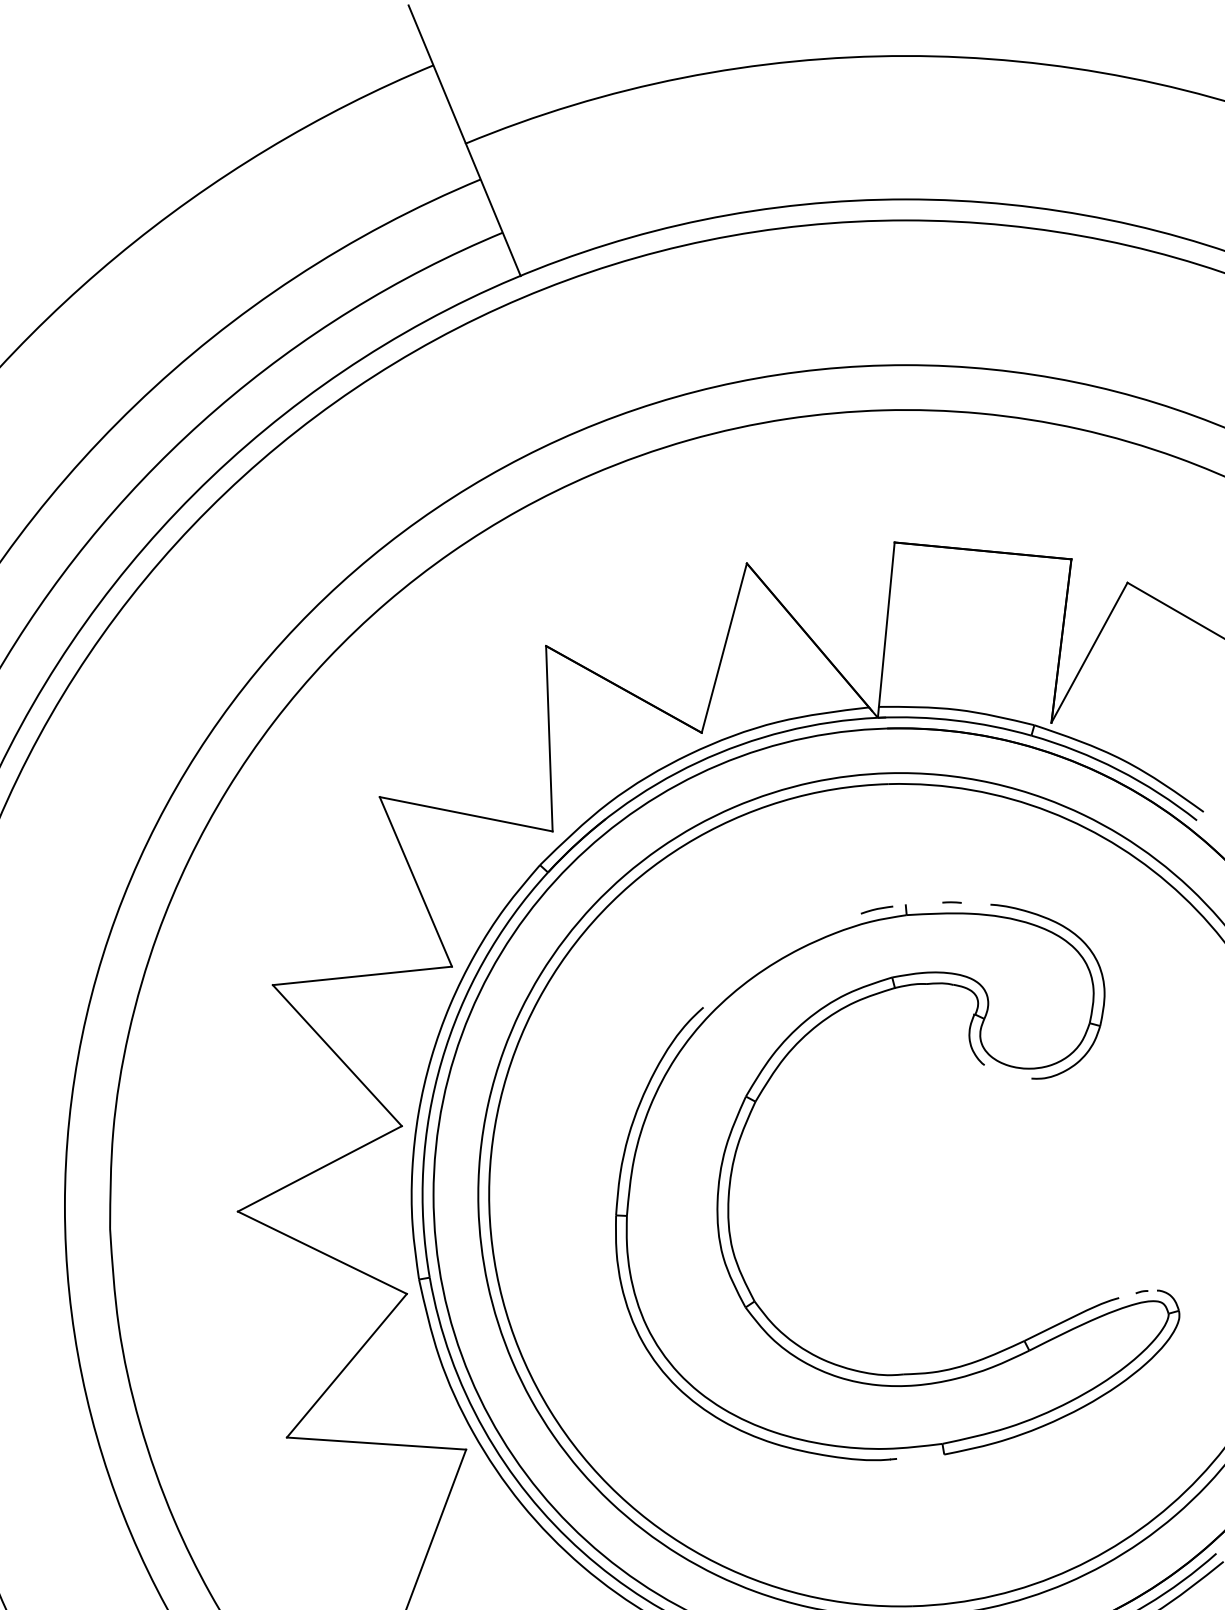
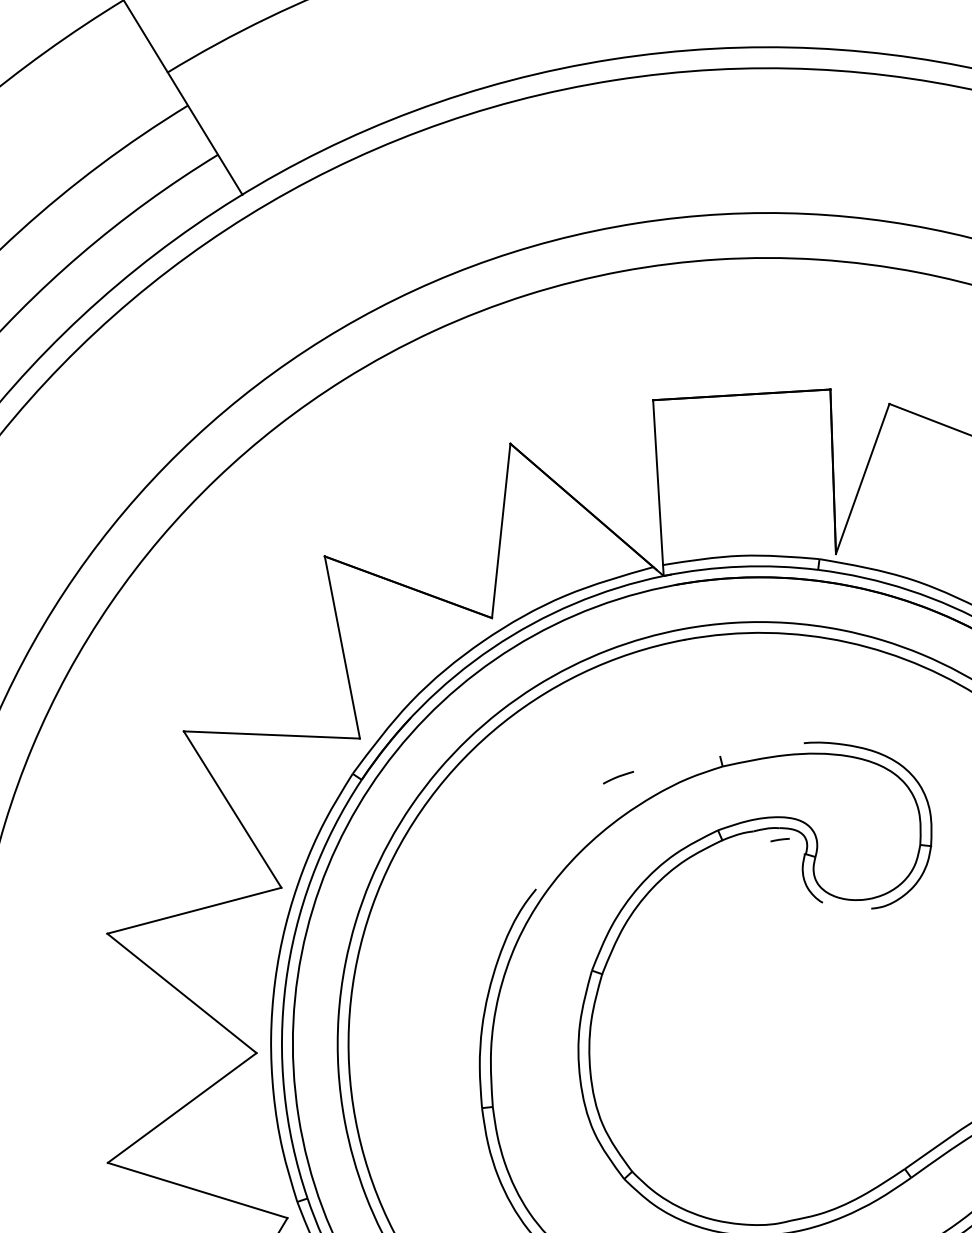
line: (951, 902) -> (779, 839), moved
curve: (876, 909) -> (617, 777), moved

